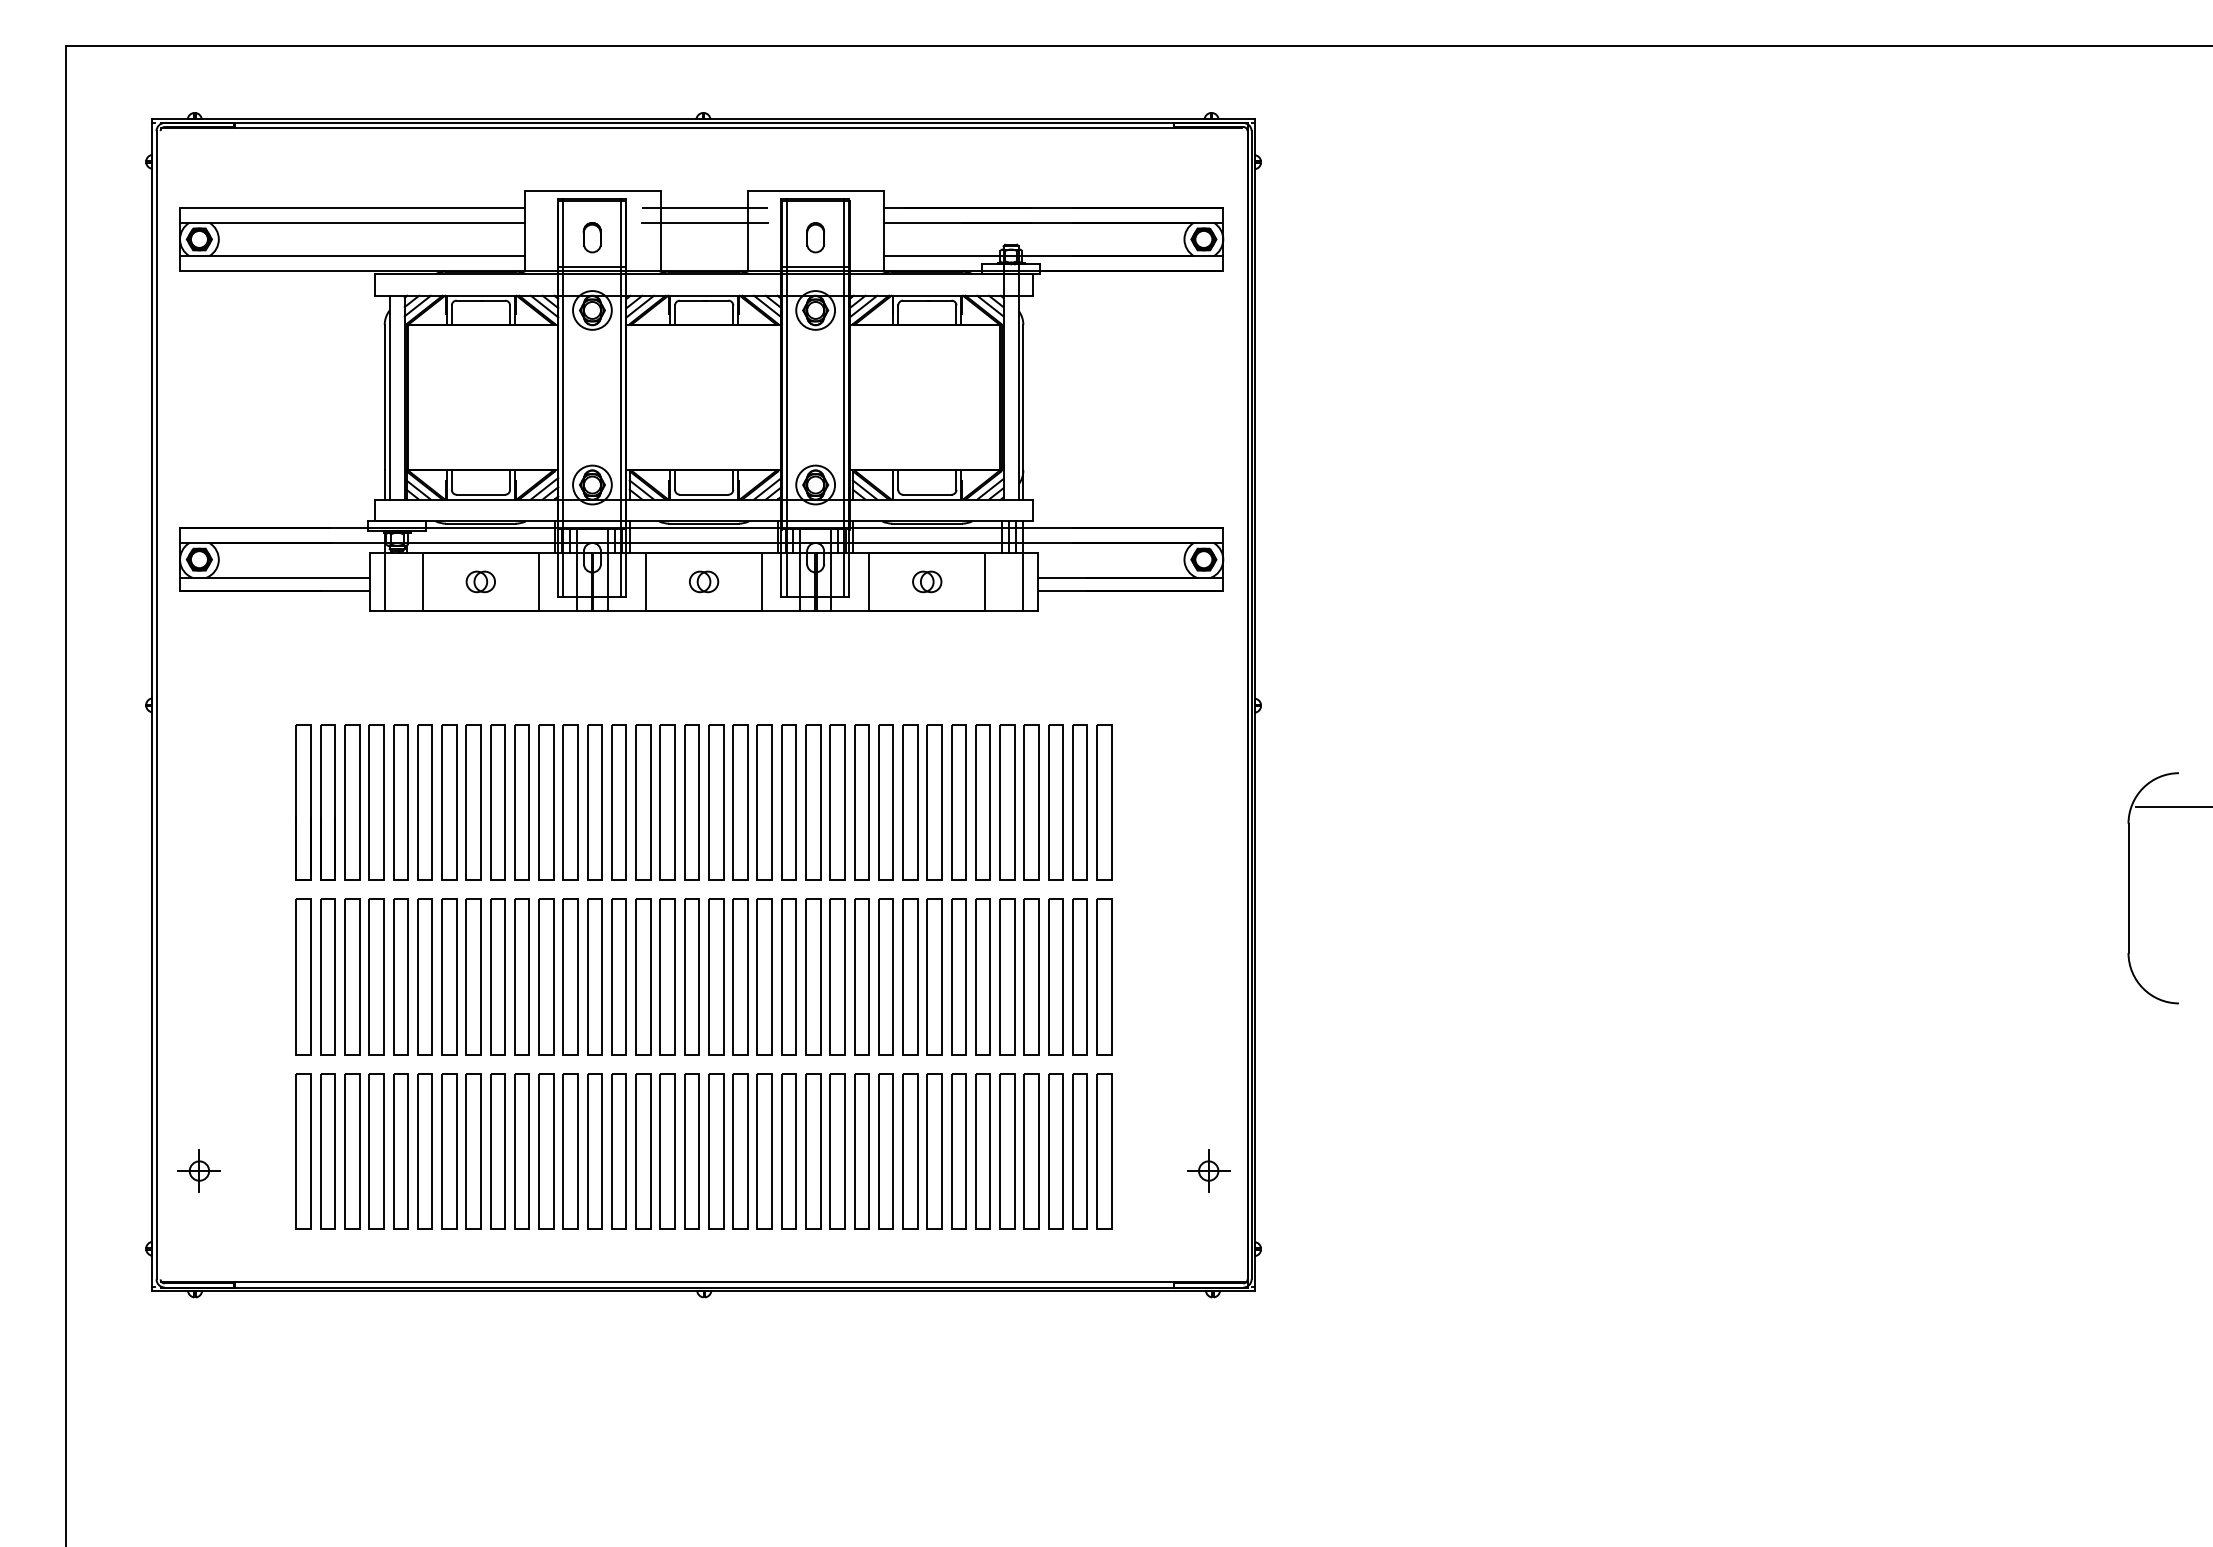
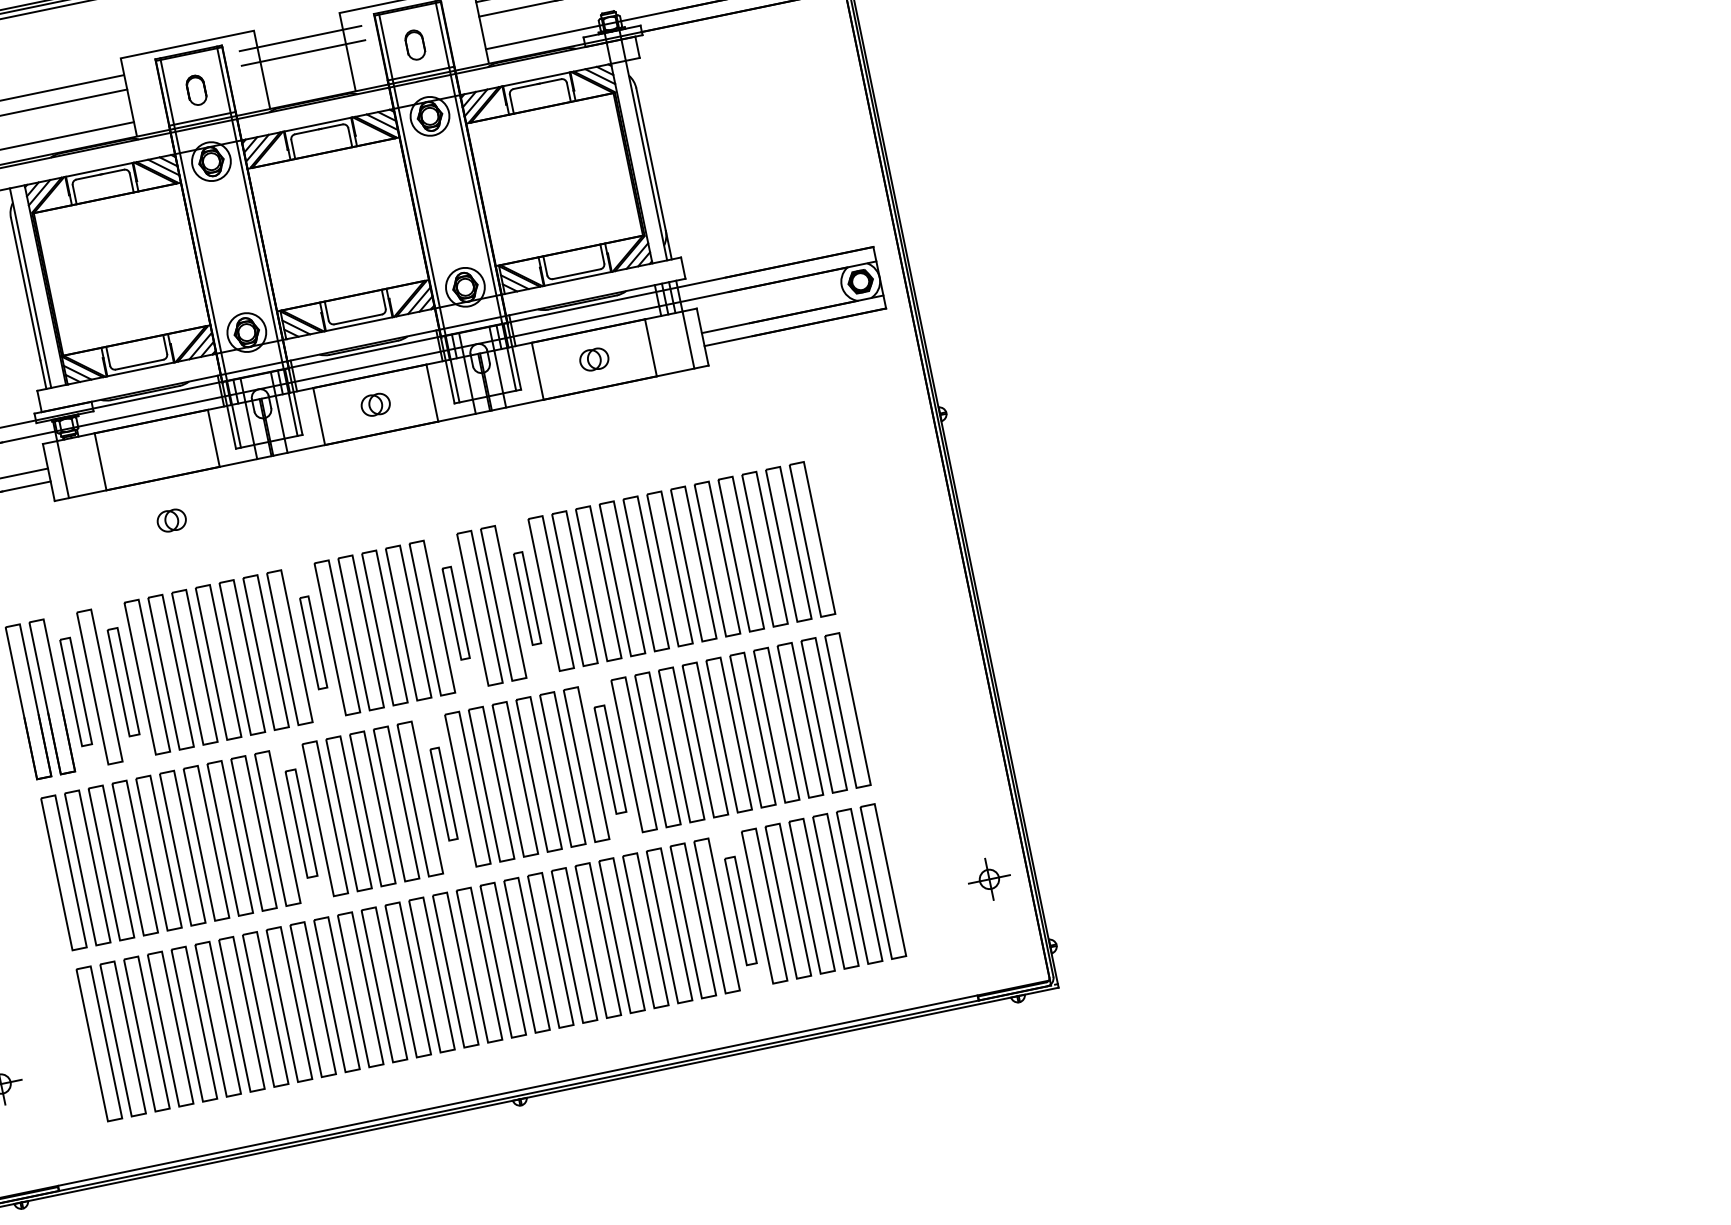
part: (480, 581) -> (171, 520), moved
part: (352, 802) -> (76, 692), size x0.7
part: (400, 802) -> (123, 682), size x0.7
part: (594, 802) -> (313, 643), size x0.6
part: (740, 802) -> (456, 613), size x0.6
part: (813, 802) -> (527, 598), size x0.6
part: (546, 976) -> (301, 823), size x0.7
part: (691, 976) -> (443, 793), size x0.6
part: (861, 976) -> (609, 759), size x0.7
part: (958, 1151) -> (740, 910), size x0.7

